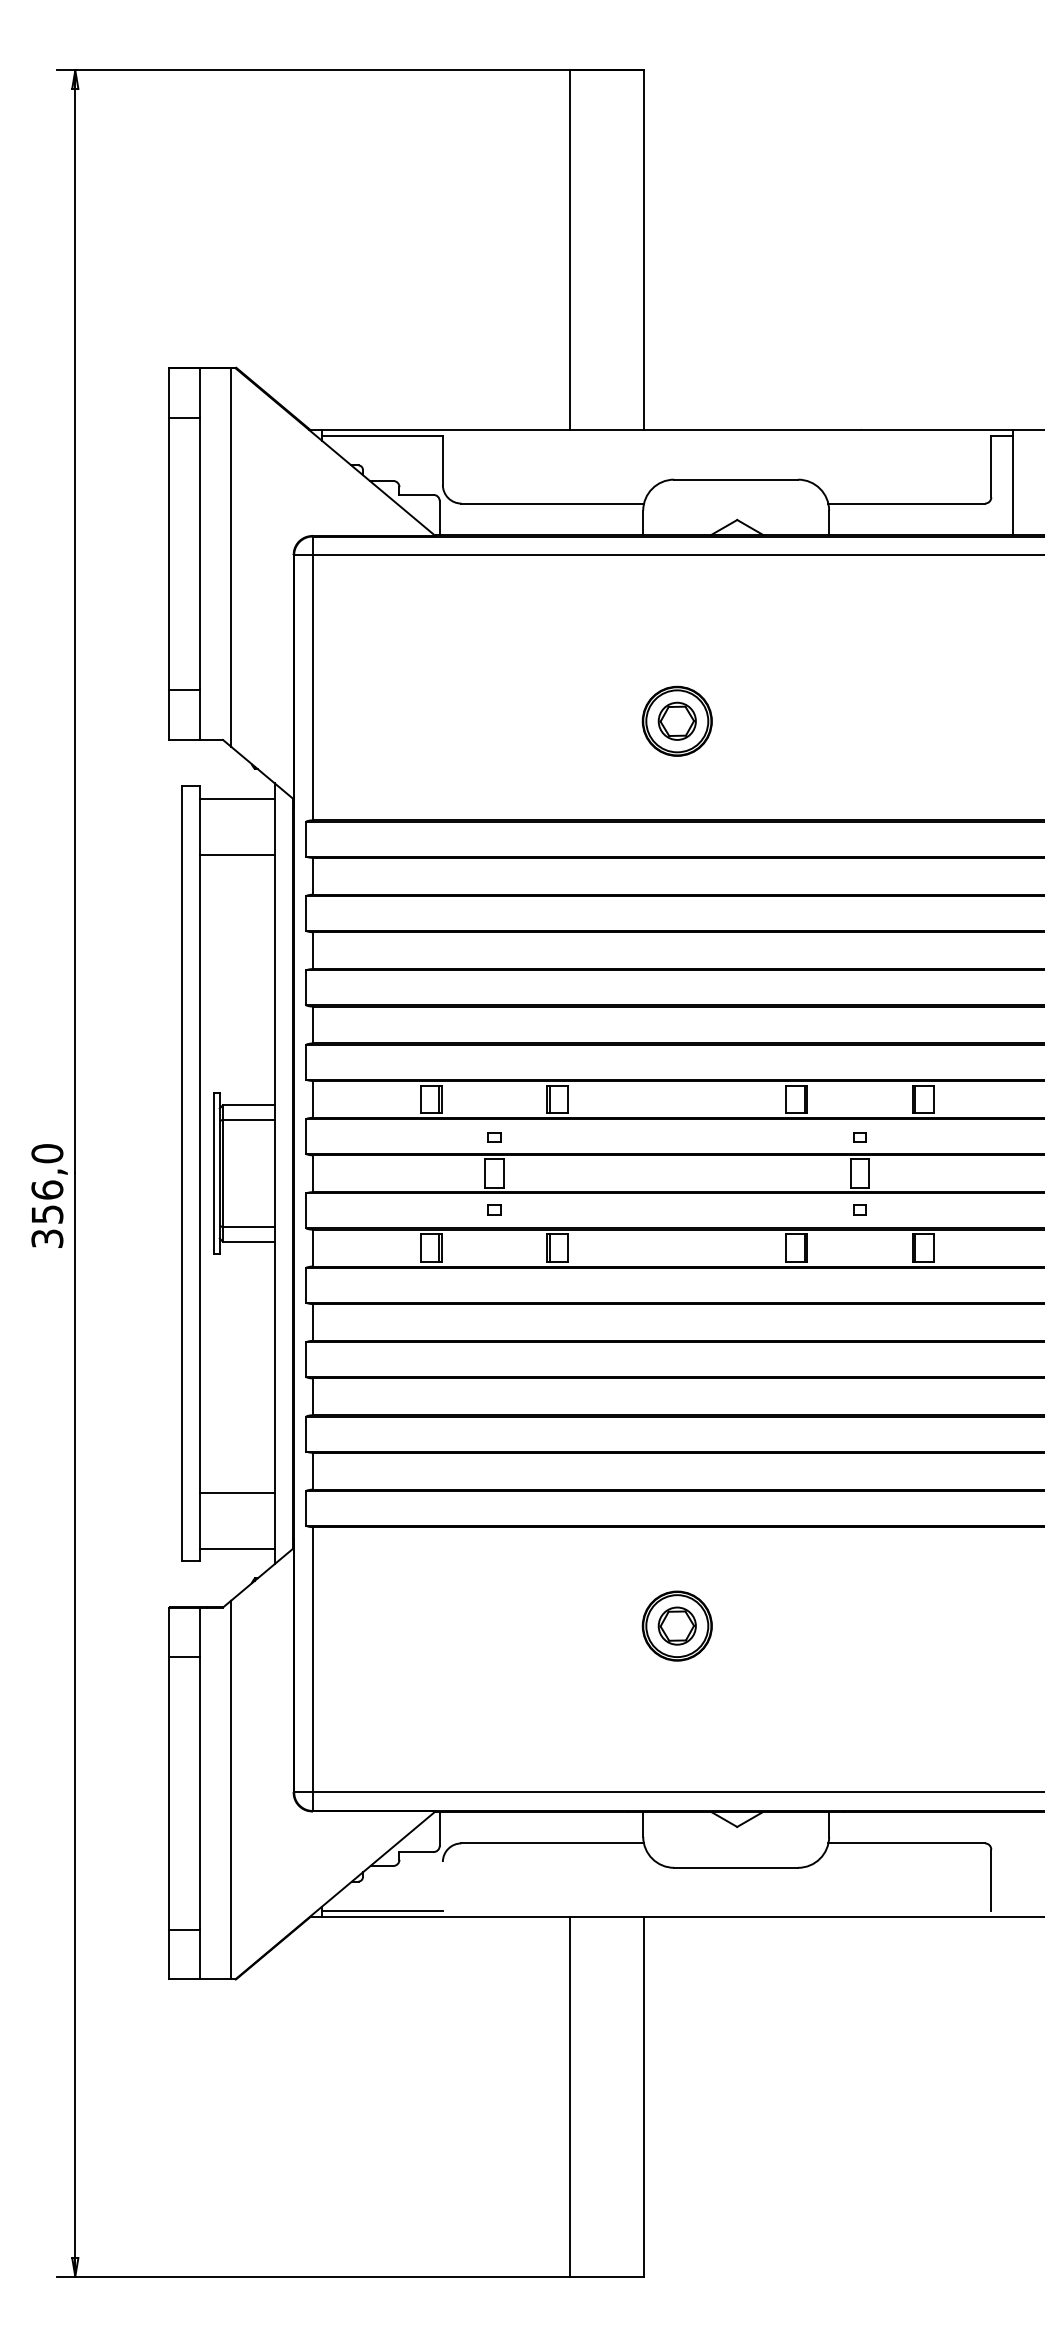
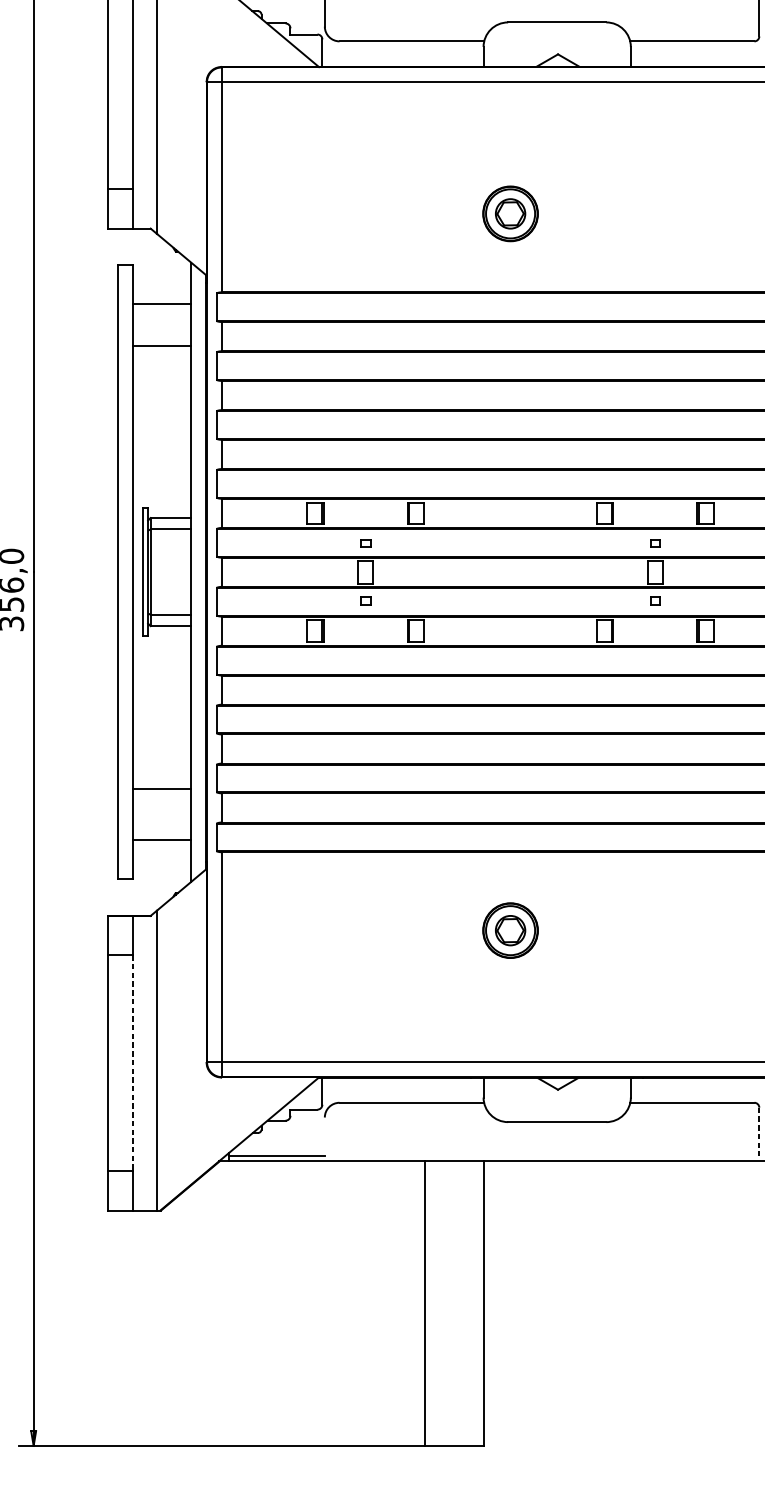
line: (237, 798) -> (162, 303), moved
line: (237, 854) -> (162, 345), moved
line: (237, 1492) -> (162, 789), moved
line: (237, 1548) -> (162, 839), moved
line: (200, 1793) -> (132, 1063), solid -> dashed
line: (991, 1880) -> (759, 1132), solid -> dashed

